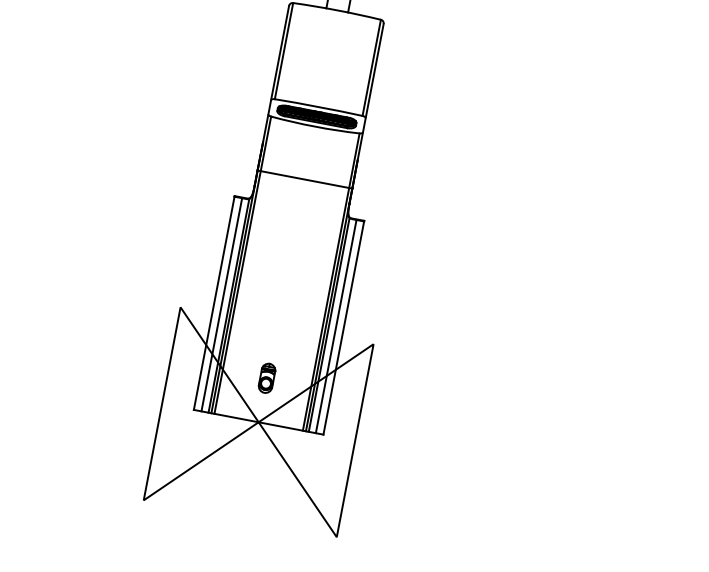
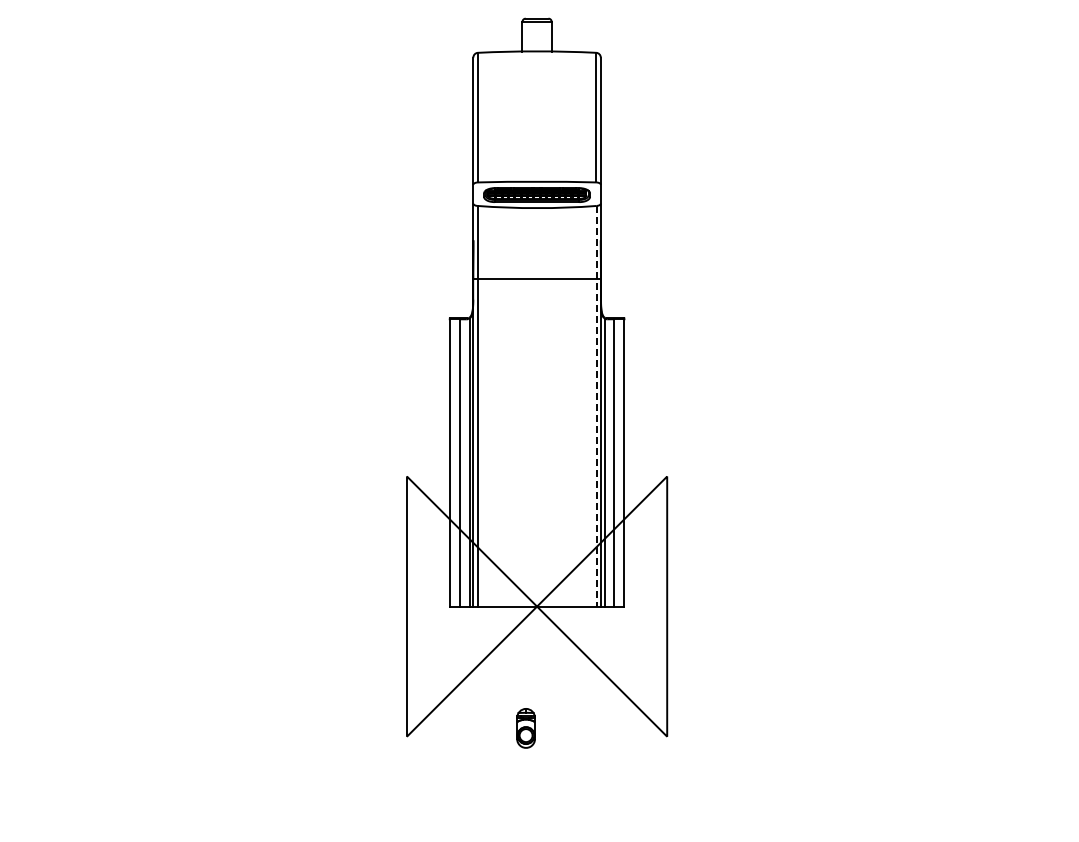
line: (331, 282) -> (596, 406), solid -> dashed
part: (266, 378) -> (525, 728), moved

